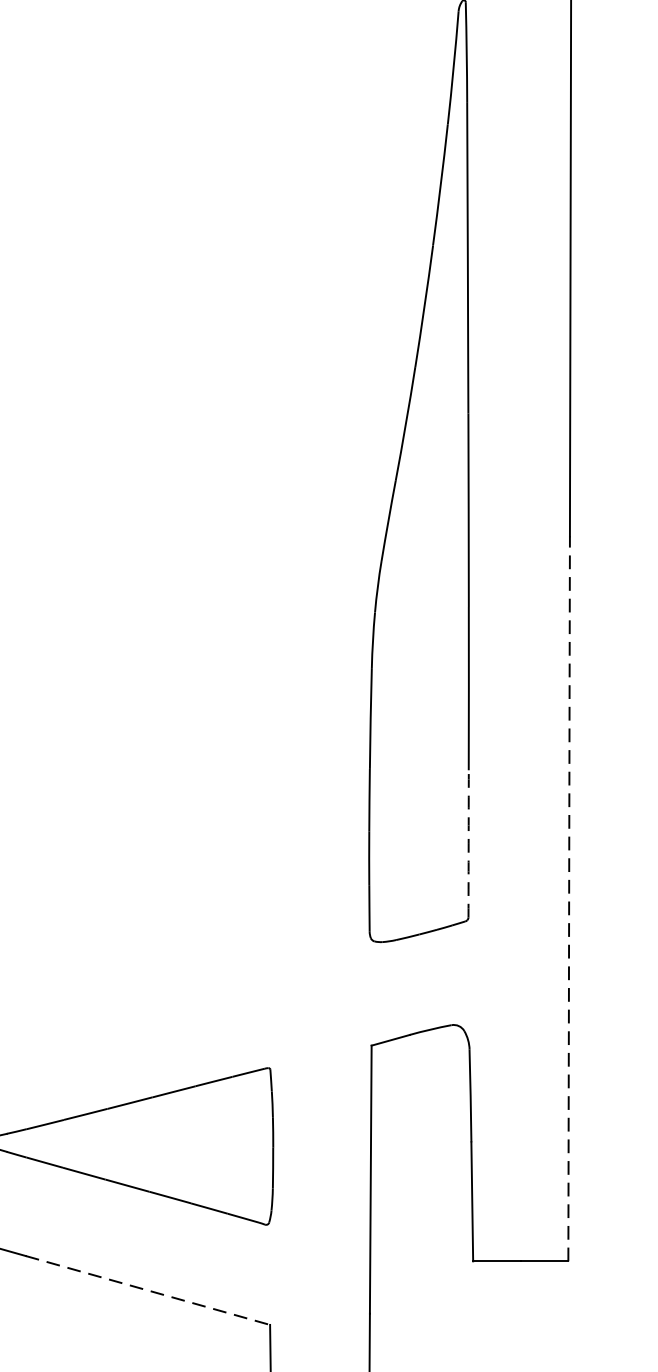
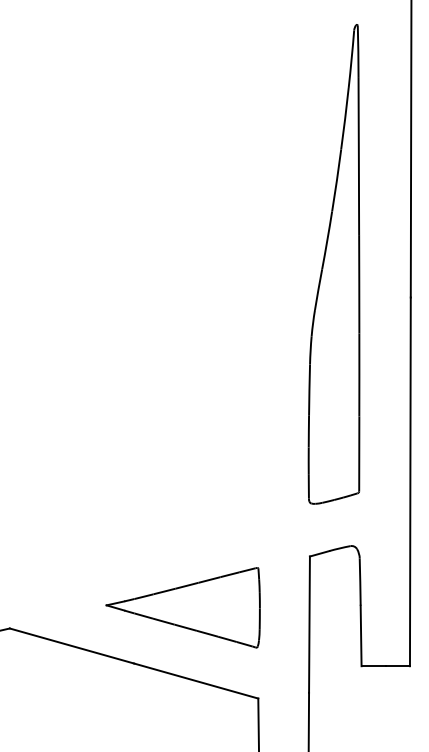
arc: (469, 843) -> (359, 453), dashed -> solid
line: (569, 898) -> (410, 481), dashed -> solid
line: (148, 1291) -> (196, 681), dashed -> solid

